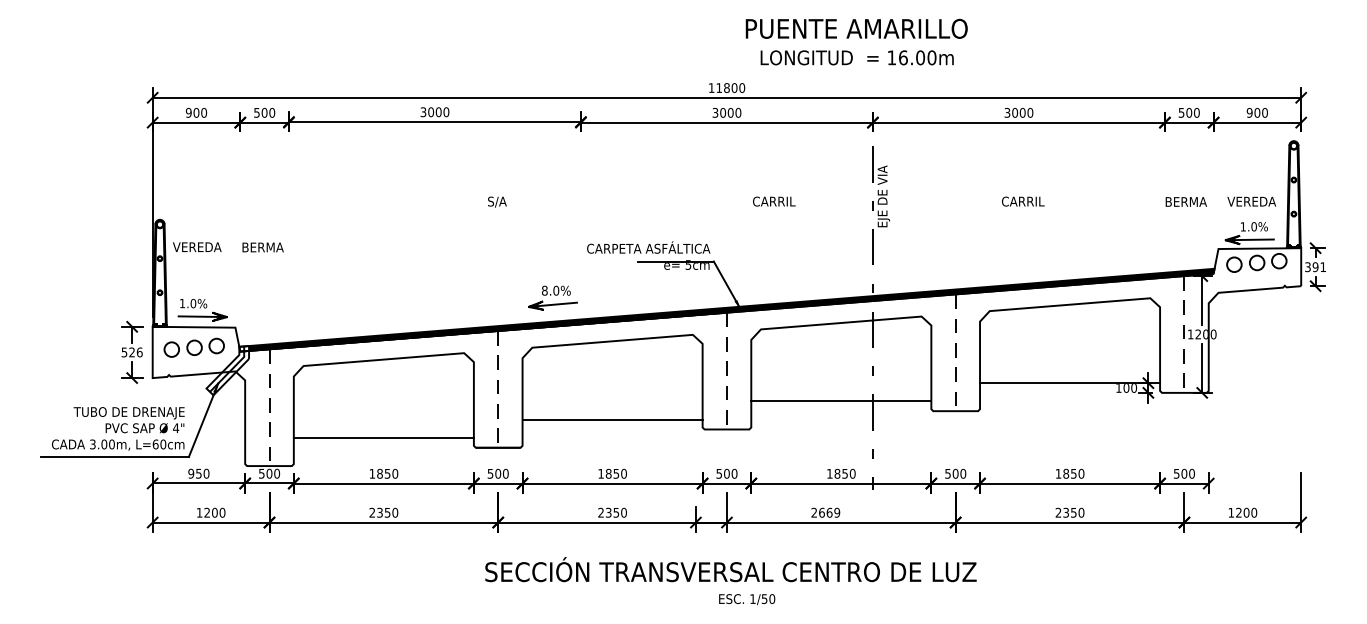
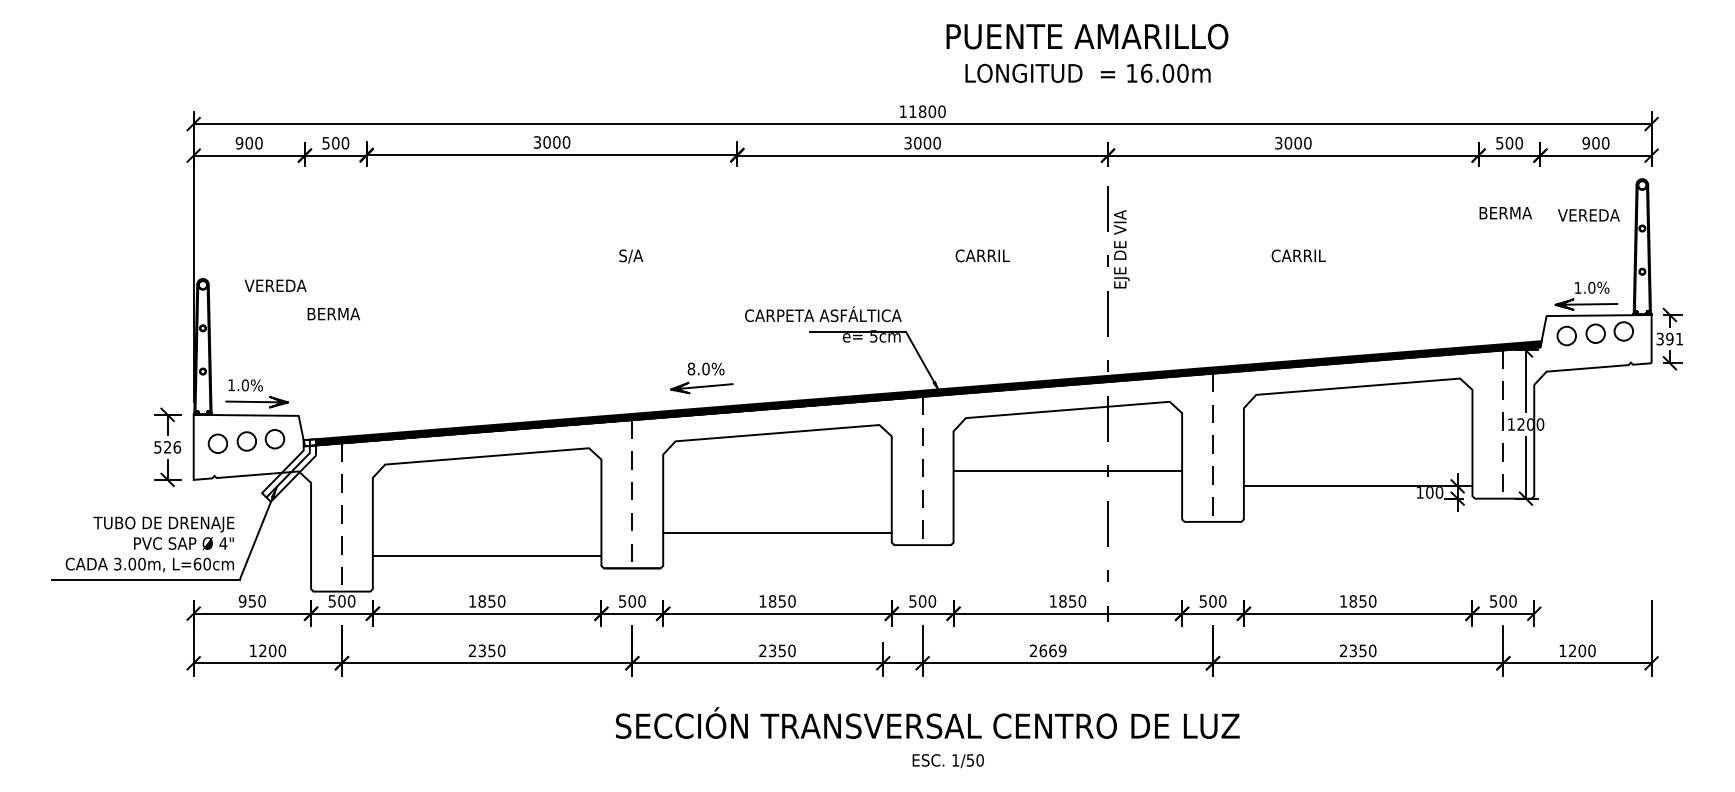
text: (1185, 201) -> (1504, 212), moved
text: (1251, 201) -> (1588, 215), moved
text: (197, 246) -> (275, 284), moved
line: (841, 401) -> (1068, 471), moved

